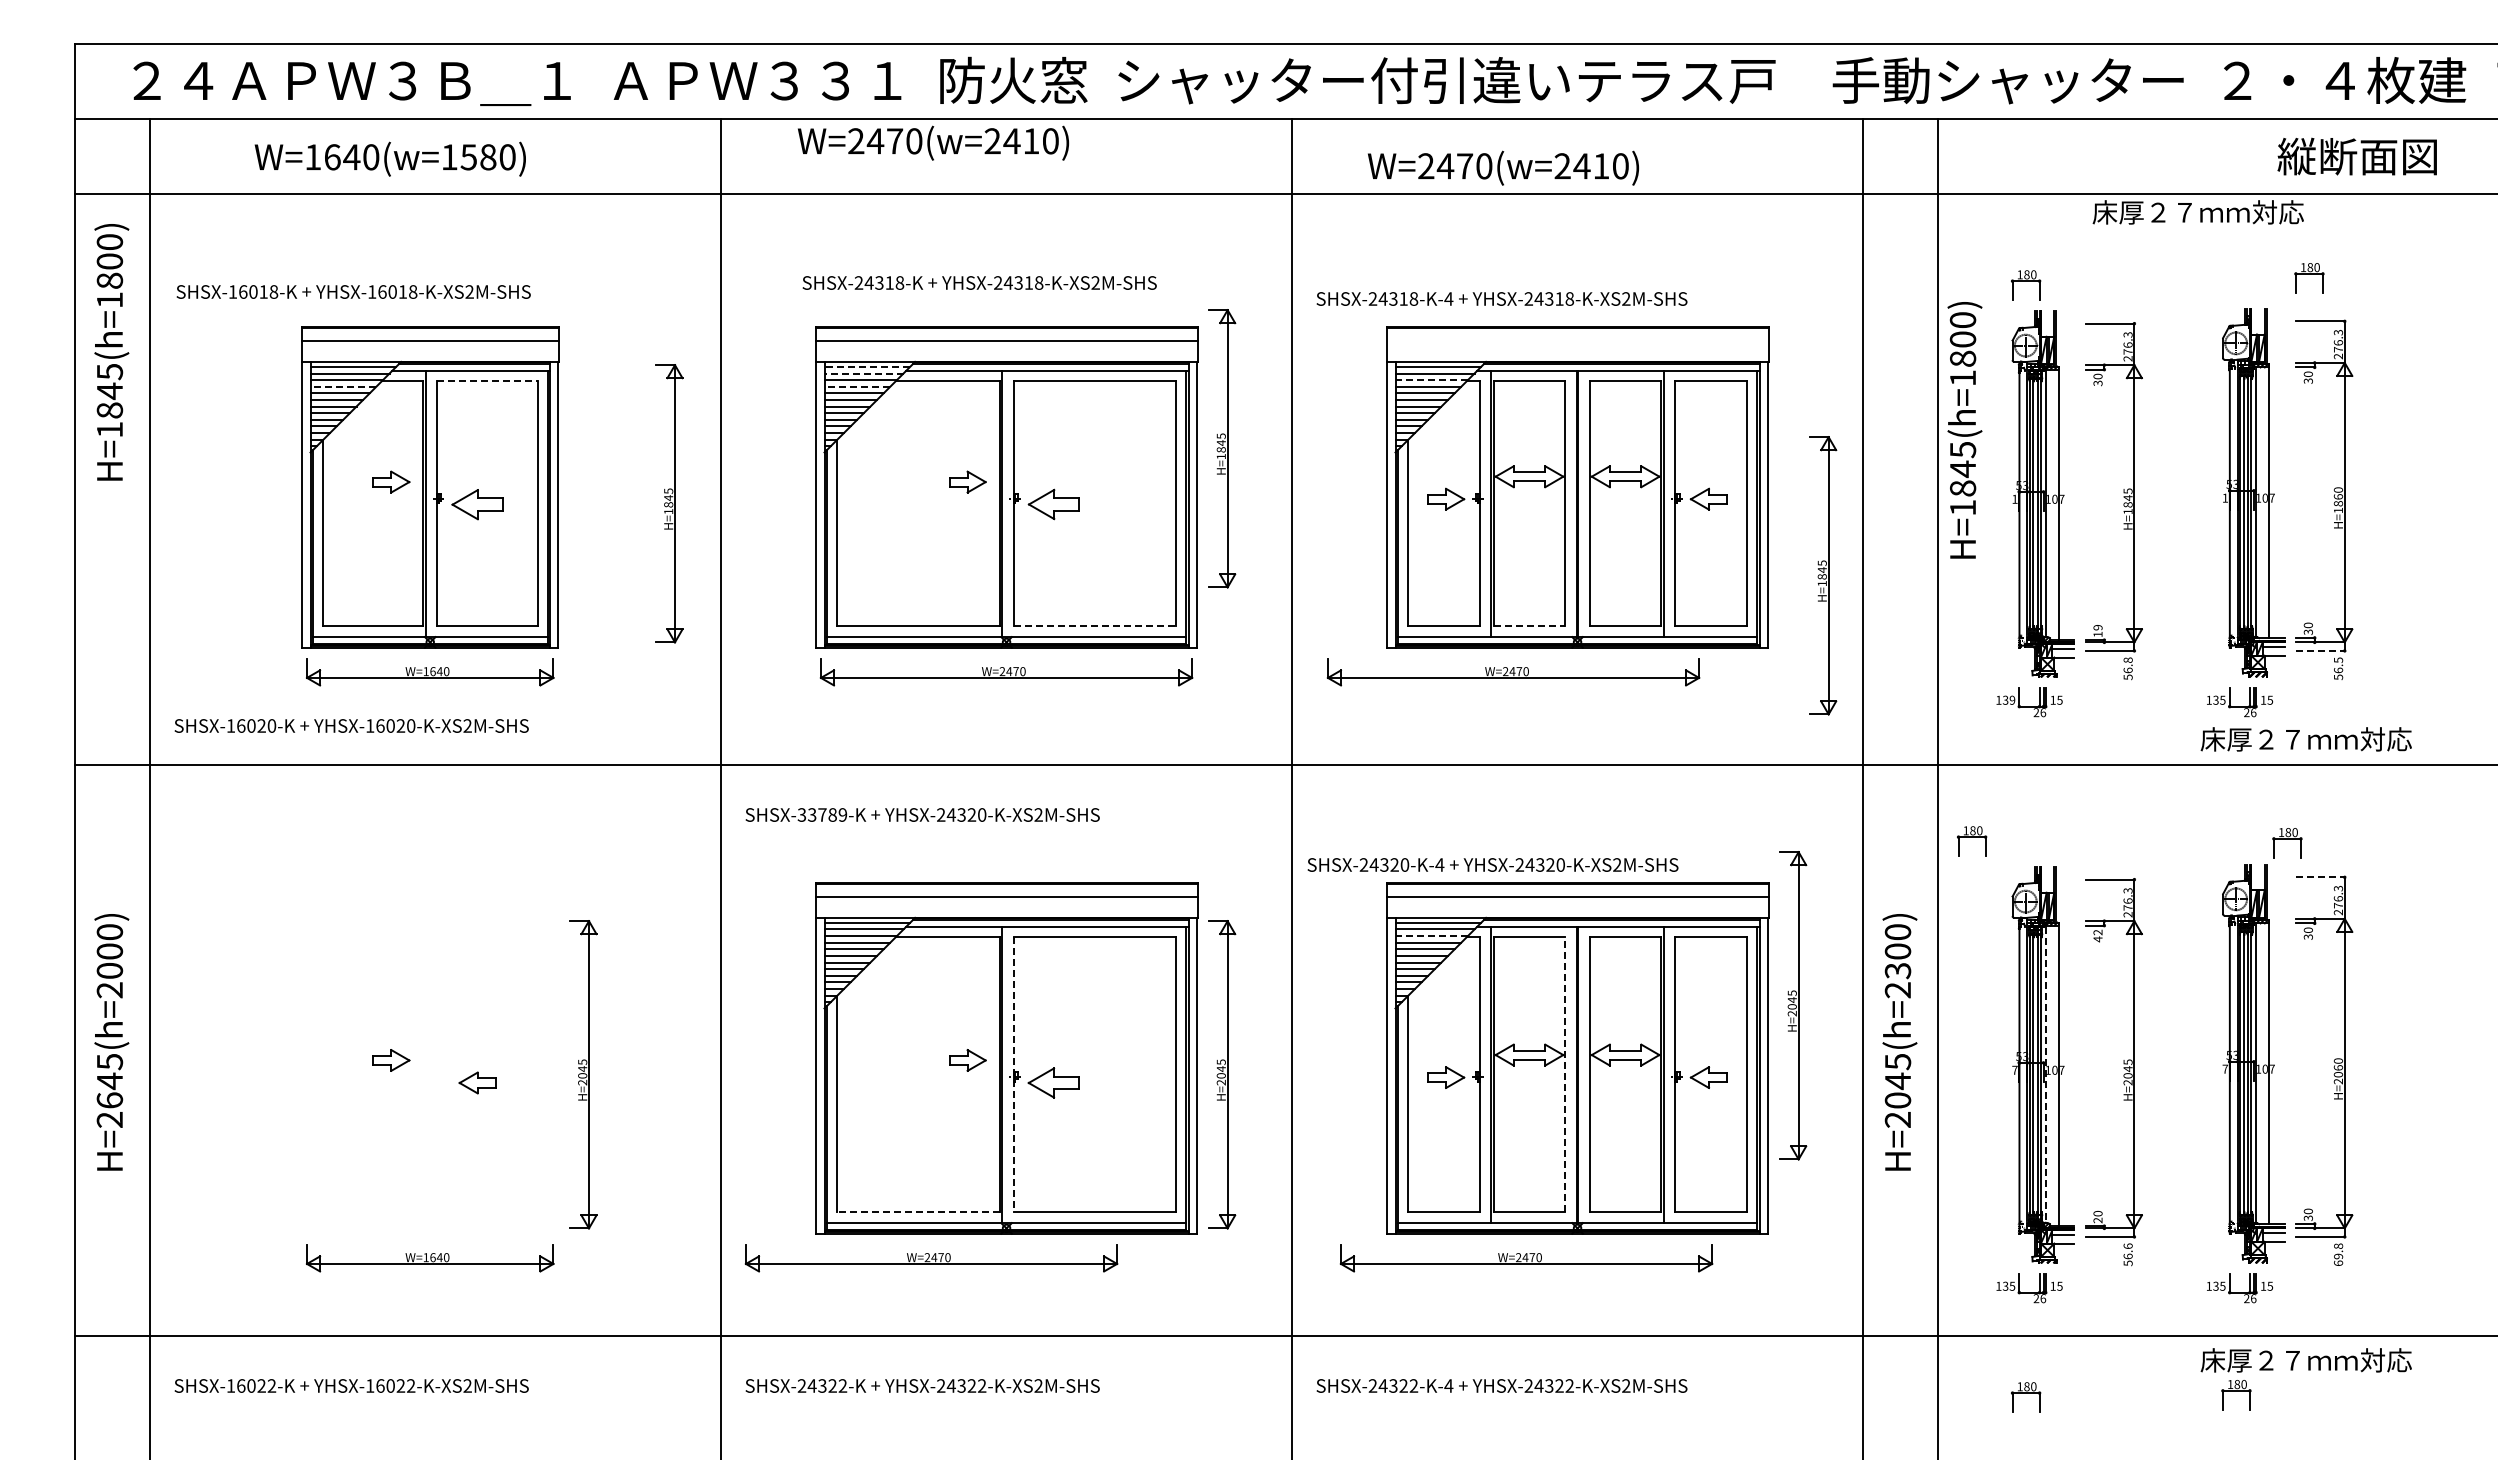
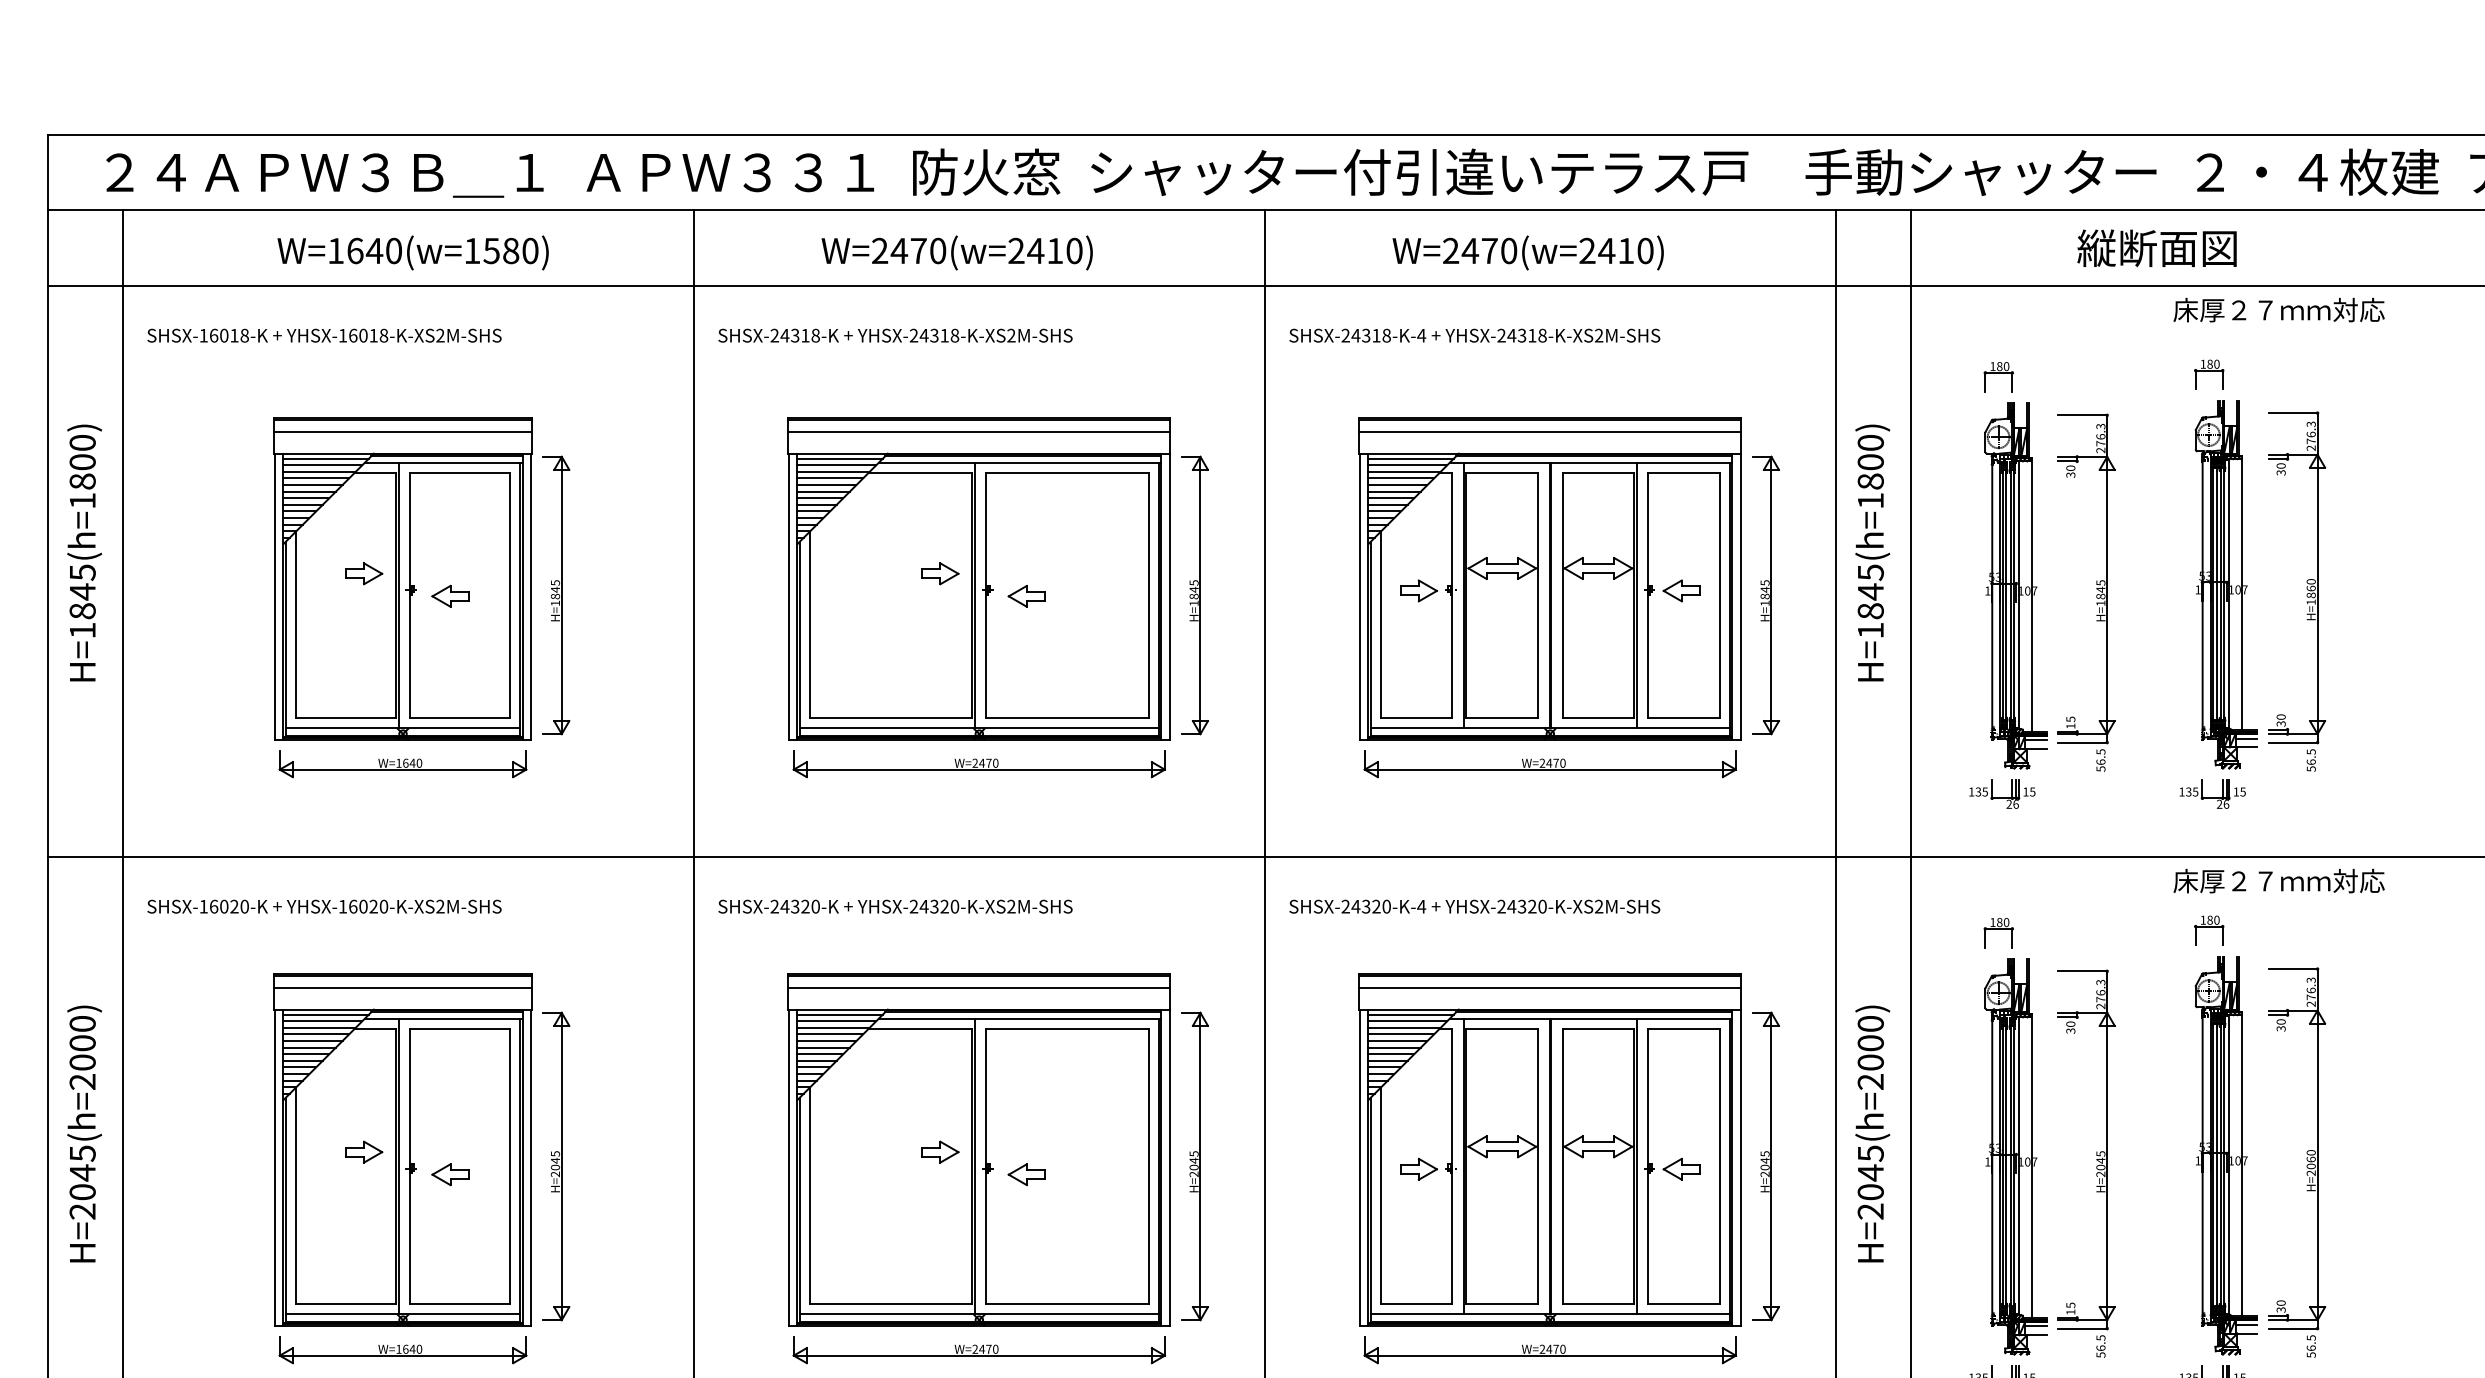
text: (933, 142) -> (957, 252), moved
text: (2356, 156) -> (2156, 248), moved
text: (389, 158) -> (412, 252), moved
text: (1503, 167) -> (1528, 252), moved
text: (2197, 212) -> (2278, 310), moved
part: (2309, 278) -> (2209, 375), moved
text: (979, 282) -> (895, 335), moved
text: (353, 291) -> (324, 335), moved
text: (1501, 298) -> (1474, 335), moved
line: (1577, 340) -> (1550, 432), added
text: (111, 352) -> (84, 553), moved
line: (867, 366) -> (840, 458), dashed -> solid
line: (864, 373) -> (837, 465), dashed -> solid
line: (1431, 380) -> (1404, 472), dashed -> solid
line: (487, 381) -> (460, 473), dashed -> solid
line: (343, 386) -> (316, 478), dashed -> solid
line: (857, 386) -> (830, 478), dashed -> solid
text: (1964, 430) -> (1872, 553), moved
part: (1222, 448) -> (1195, 595), moved
part: (669, 503) -> (556, 595), moved
part: (477, 504) -> (450, 596), size x0.71
part: (1053, 504) -> (1026, 596), size x0.71
part: (1823, 575) -> (1766, 595), moved
line: (1095, 626) -> (1068, 718), dashed -> solid
line: (1529, 626) -> (1502, 718), dashed -> solid
text: (2097, 627) -> (2070, 719), 19 -> 15
line: (2320, 650) -> (2293, 742), dashed -> solid
text: (2127, 660) -> (2100, 752), 56.8 -> 56.5
part: (1513, 672) -> (1550, 764), moved
text: (2012, 699) -> (1985, 791), 139 -> 135
text: (351, 725) -> (324, 906), moved
text: (2305, 739) -> (2278, 881), moved
text: (822, 814) -> (795, 906), SHSX-33789-K -> SHSX-24320-K
part: (1972, 841) -> (1999, 933), moved
part: (2287, 843) -> (2209, 931), moved
text: (1492, 864) -> (1474, 906), moved
line: (2320, 877) -> (2293, 969), dashed -> solid
text: (2097, 935) -> (2070, 1027), 42 -> 30
line: (1431, 936) -> (1404, 1028), dashed -> solid
text: (1897, 971) -> (1870, 1063), H=2045(h=2300) -> H=2045(h=2000)
part: (1793, 1005) -> (1766, 1166), moved
part: (430, 1058) -> (403, 1150), added
text: (2225, 1068) -> (2198, 1160), 7 -> 1
text: (2014, 1069) -> (1987, 1161), 7 -> 1
line: (1565, 1074) -> (1538, 1166), dashed -> solid
line: (2045, 1074) -> (2018, 1166), dashed -> solid
line: (1013, 1075) -> (986, 1167), dashed -> solid
part: (1053, 1082) -> (1026, 1174), size x0.71
text: (109, 1100) -> (82, 1192), H=2645(h=2000) -> H=2045(h=2000)
line: (917, 1212) -> (890, 1304), dashed -> solid
text: (2097, 1216) -> (2070, 1308), 20 -> 15
text: (2127, 1246) -> (2100, 1338), 56.6 -> 56.5
text: (2338, 1254) -> (2311, 1346), 69.8 -> 56.5
part: (931, 1258) -> (979, 1350), moved
part: (1526, 1258) -> (1550, 1350), moved

